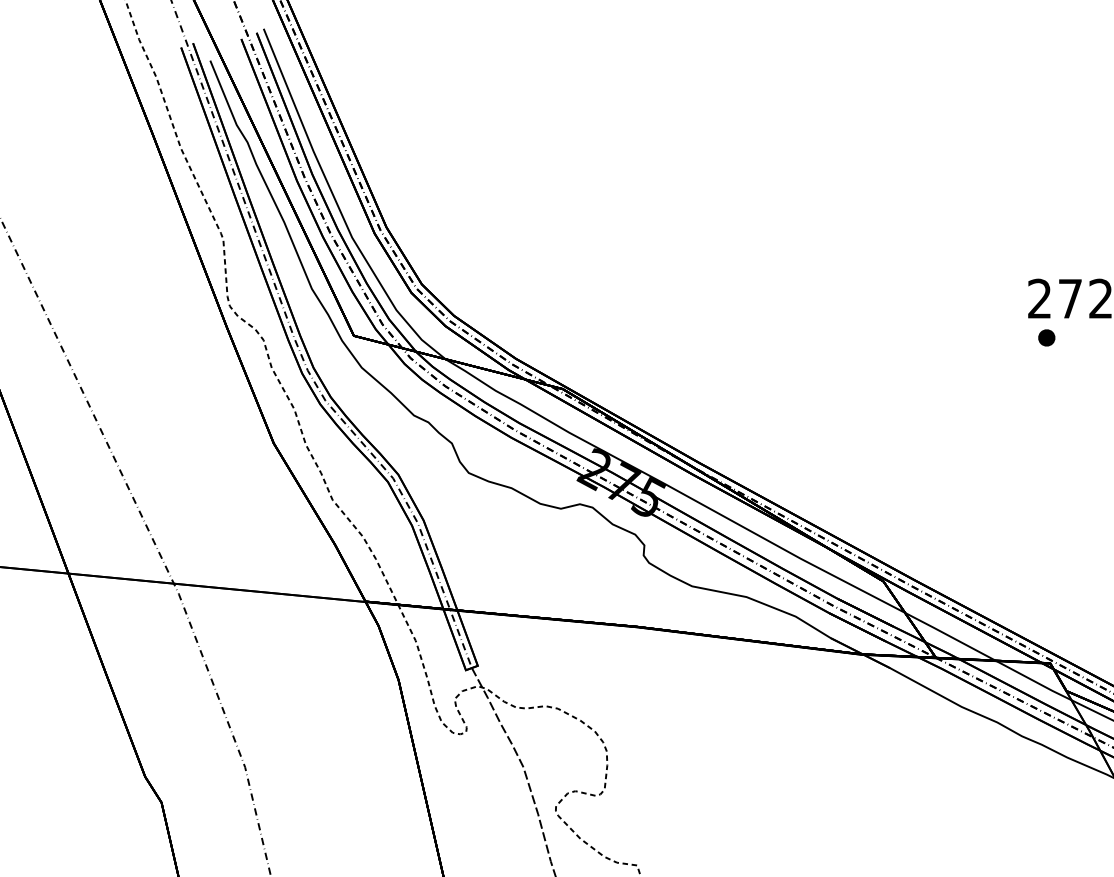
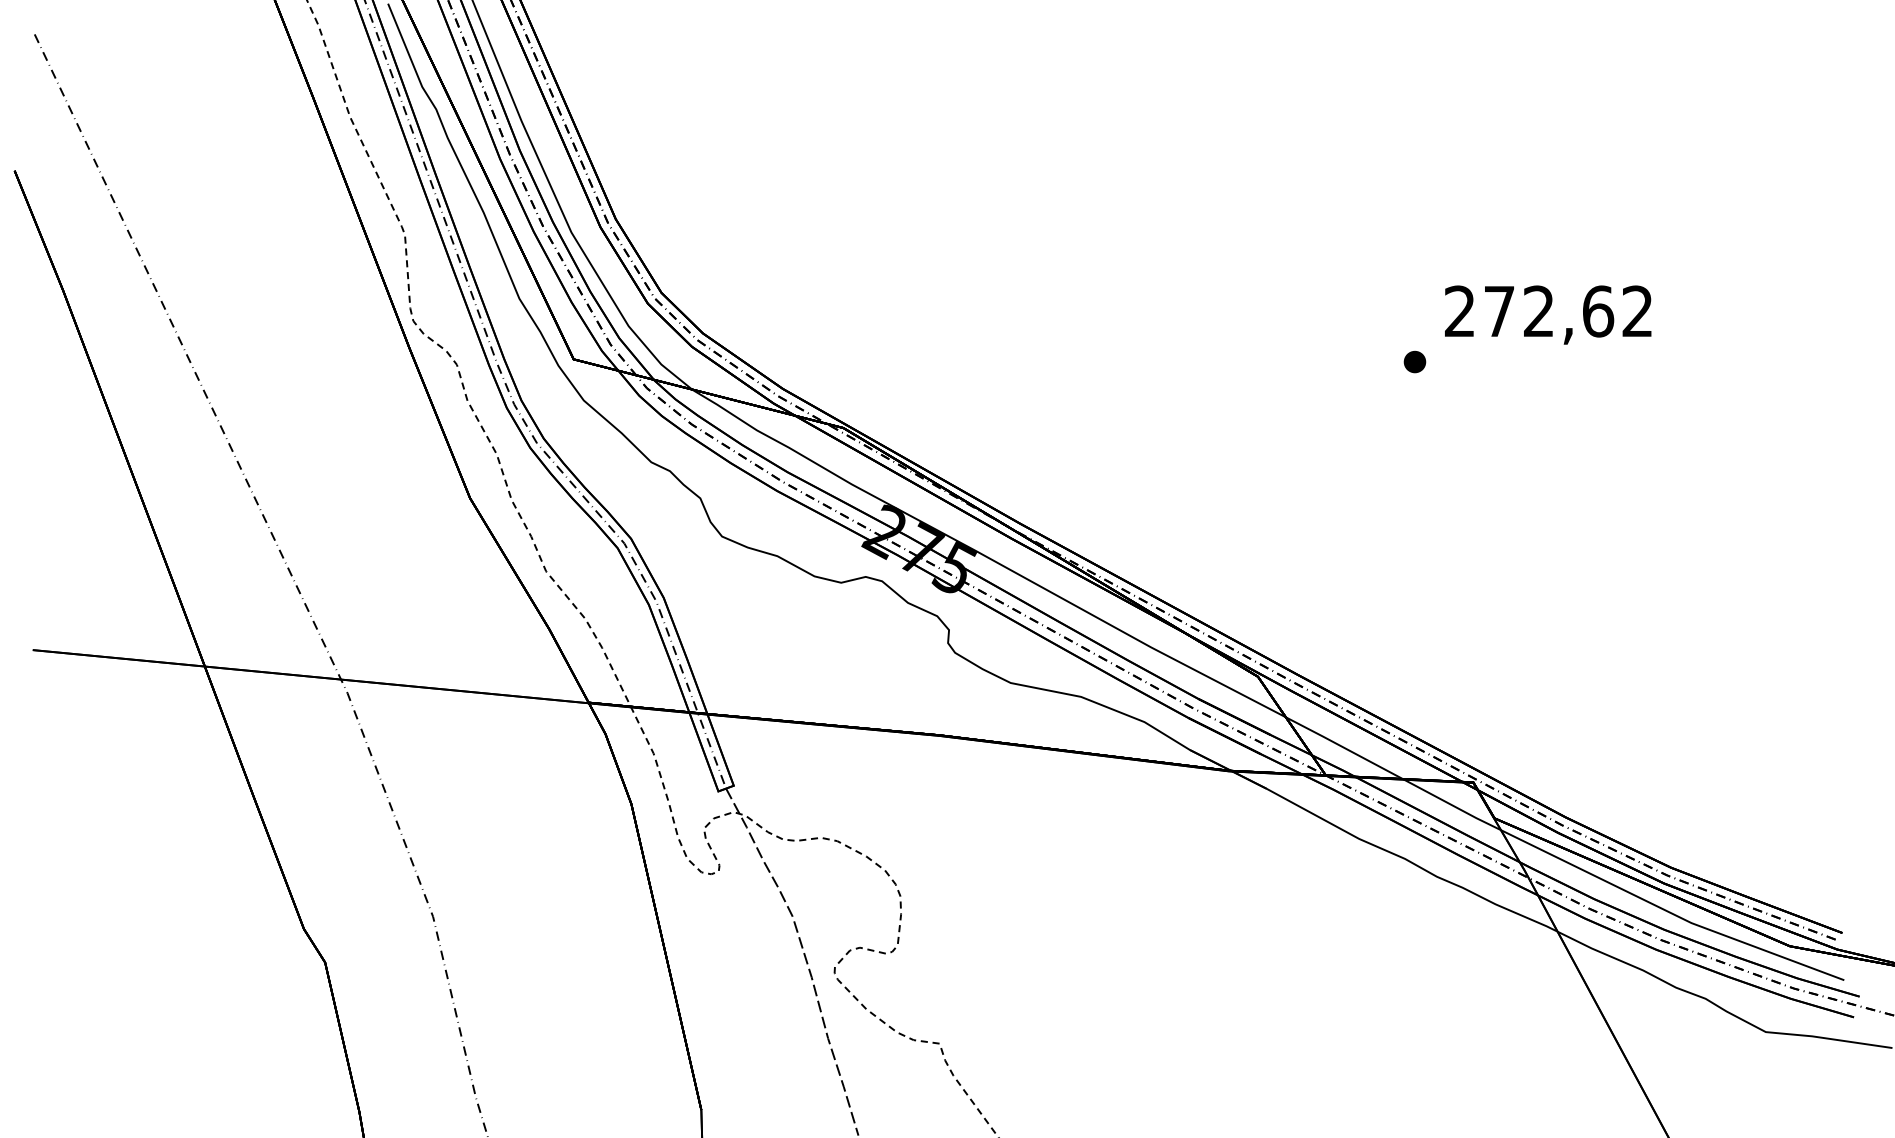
part: (1046, 337) -> (1414, 361), moved

